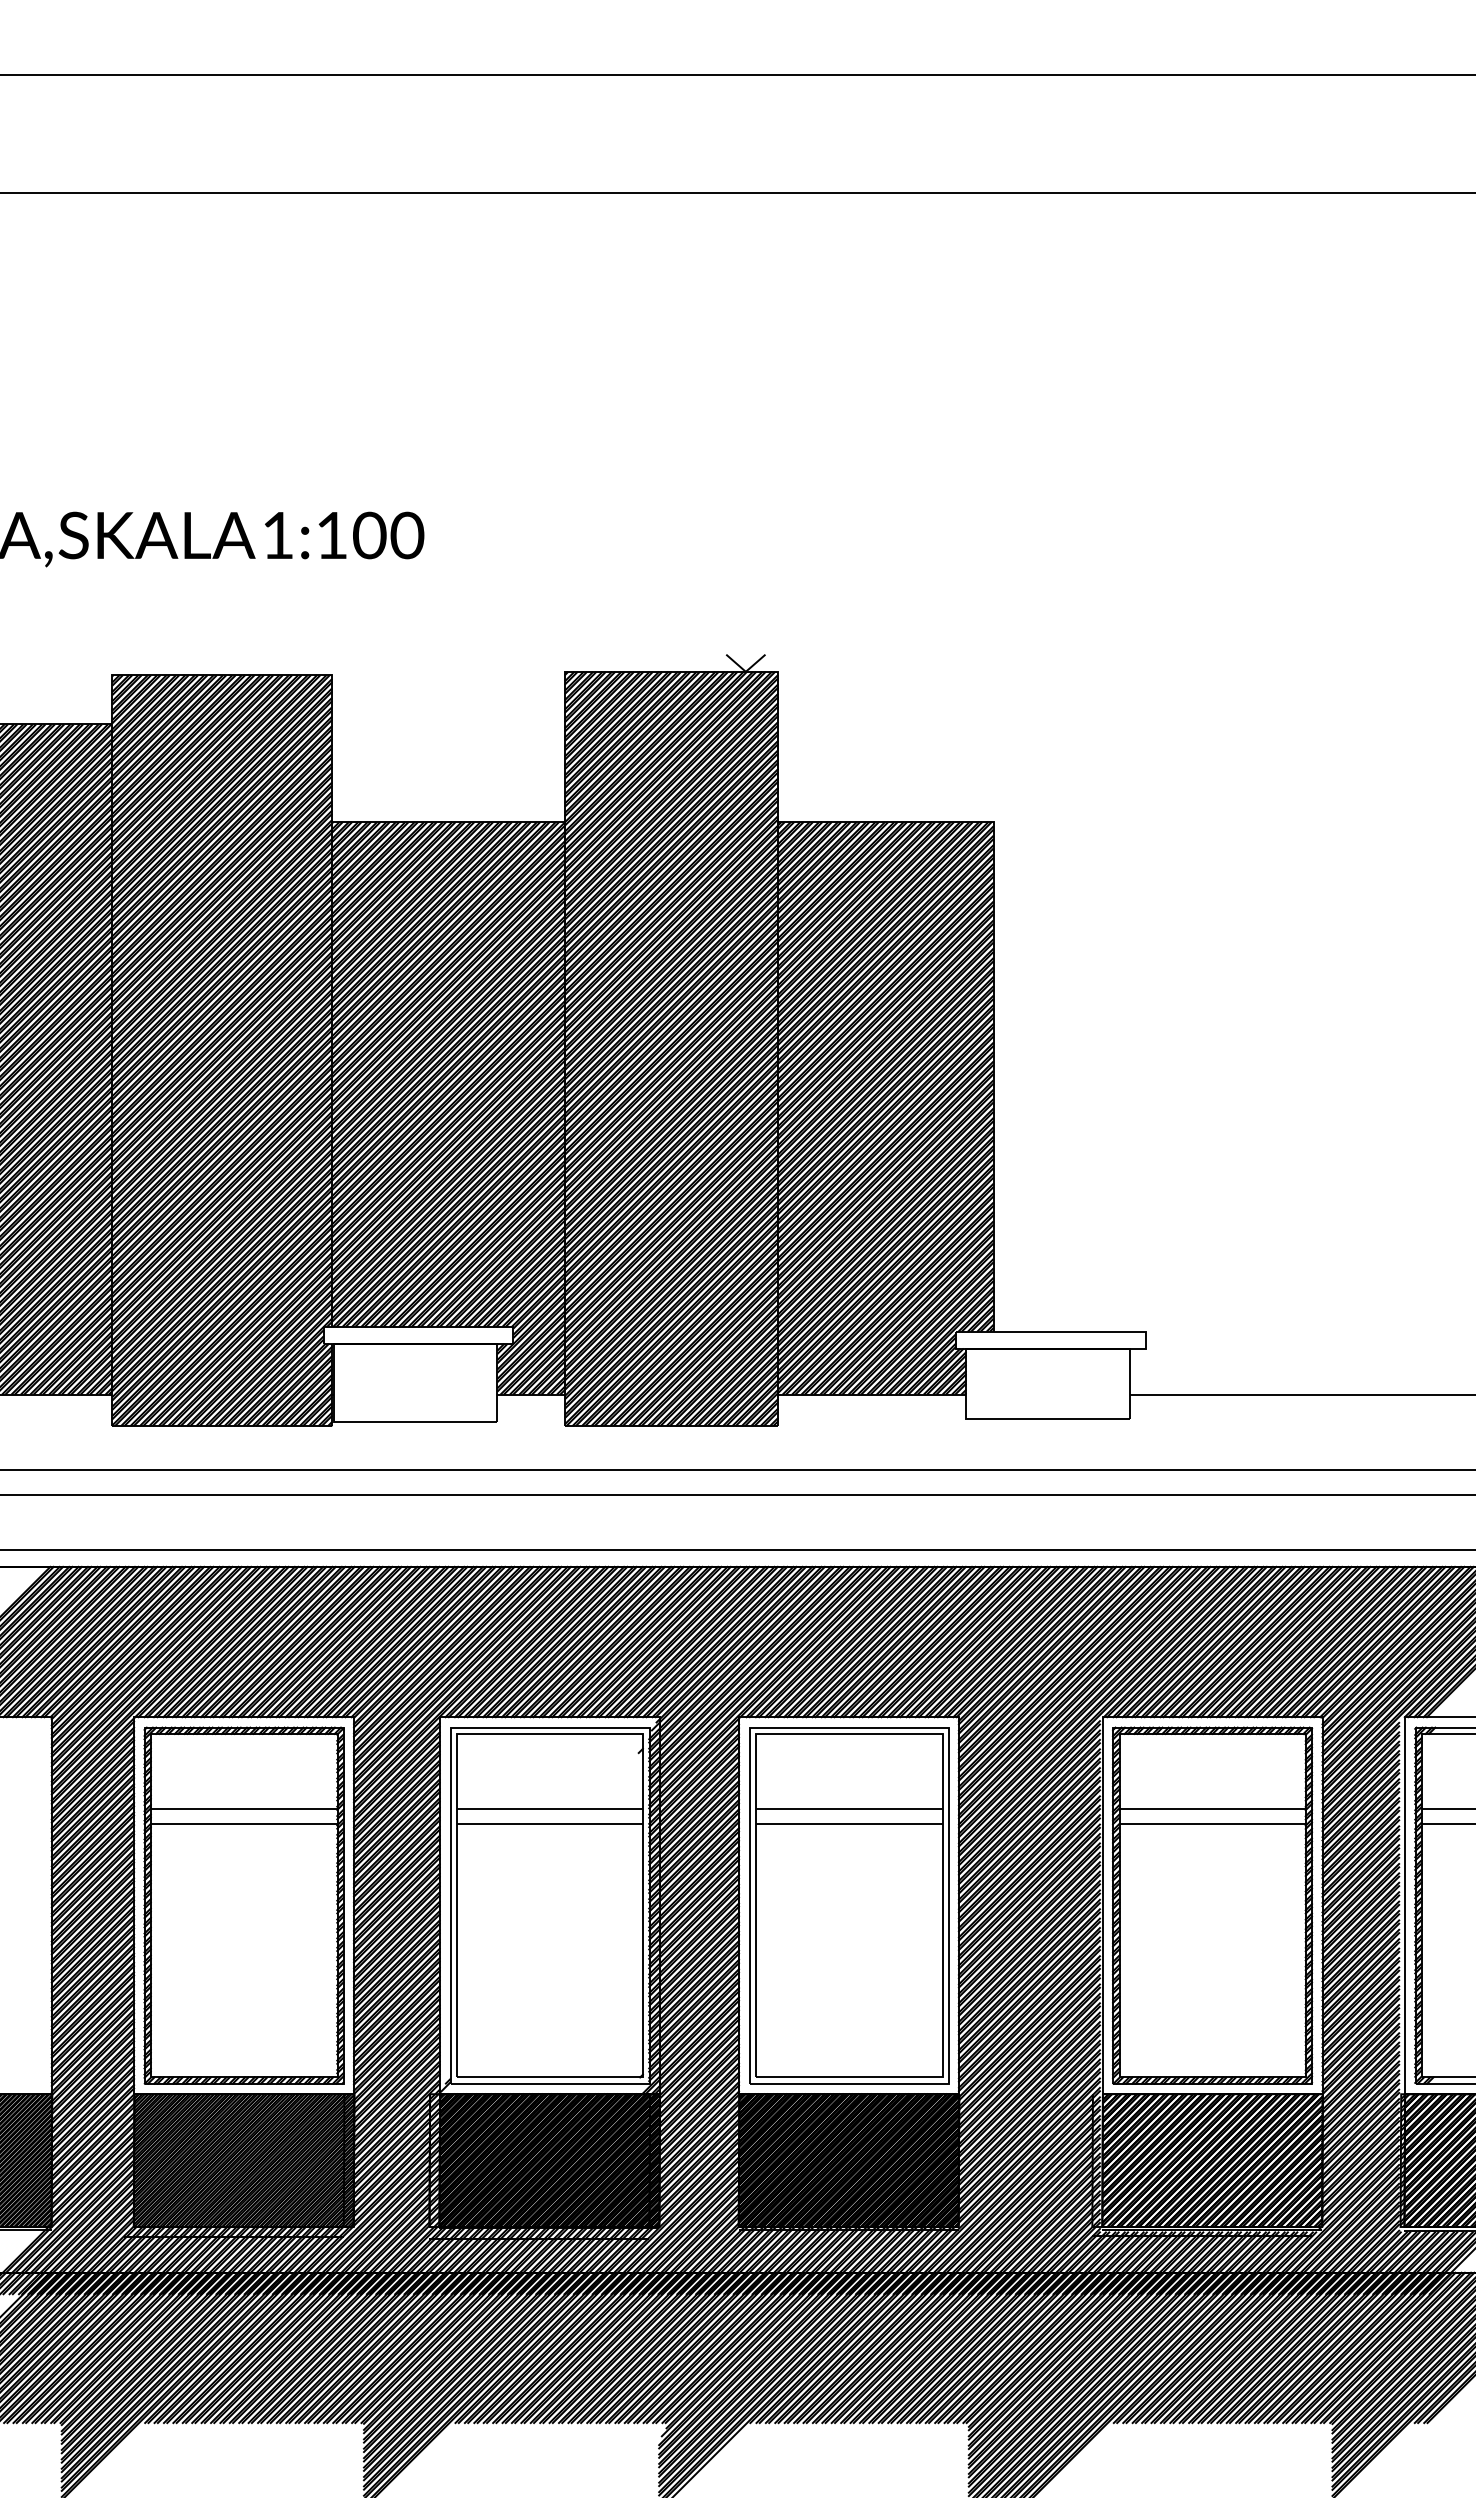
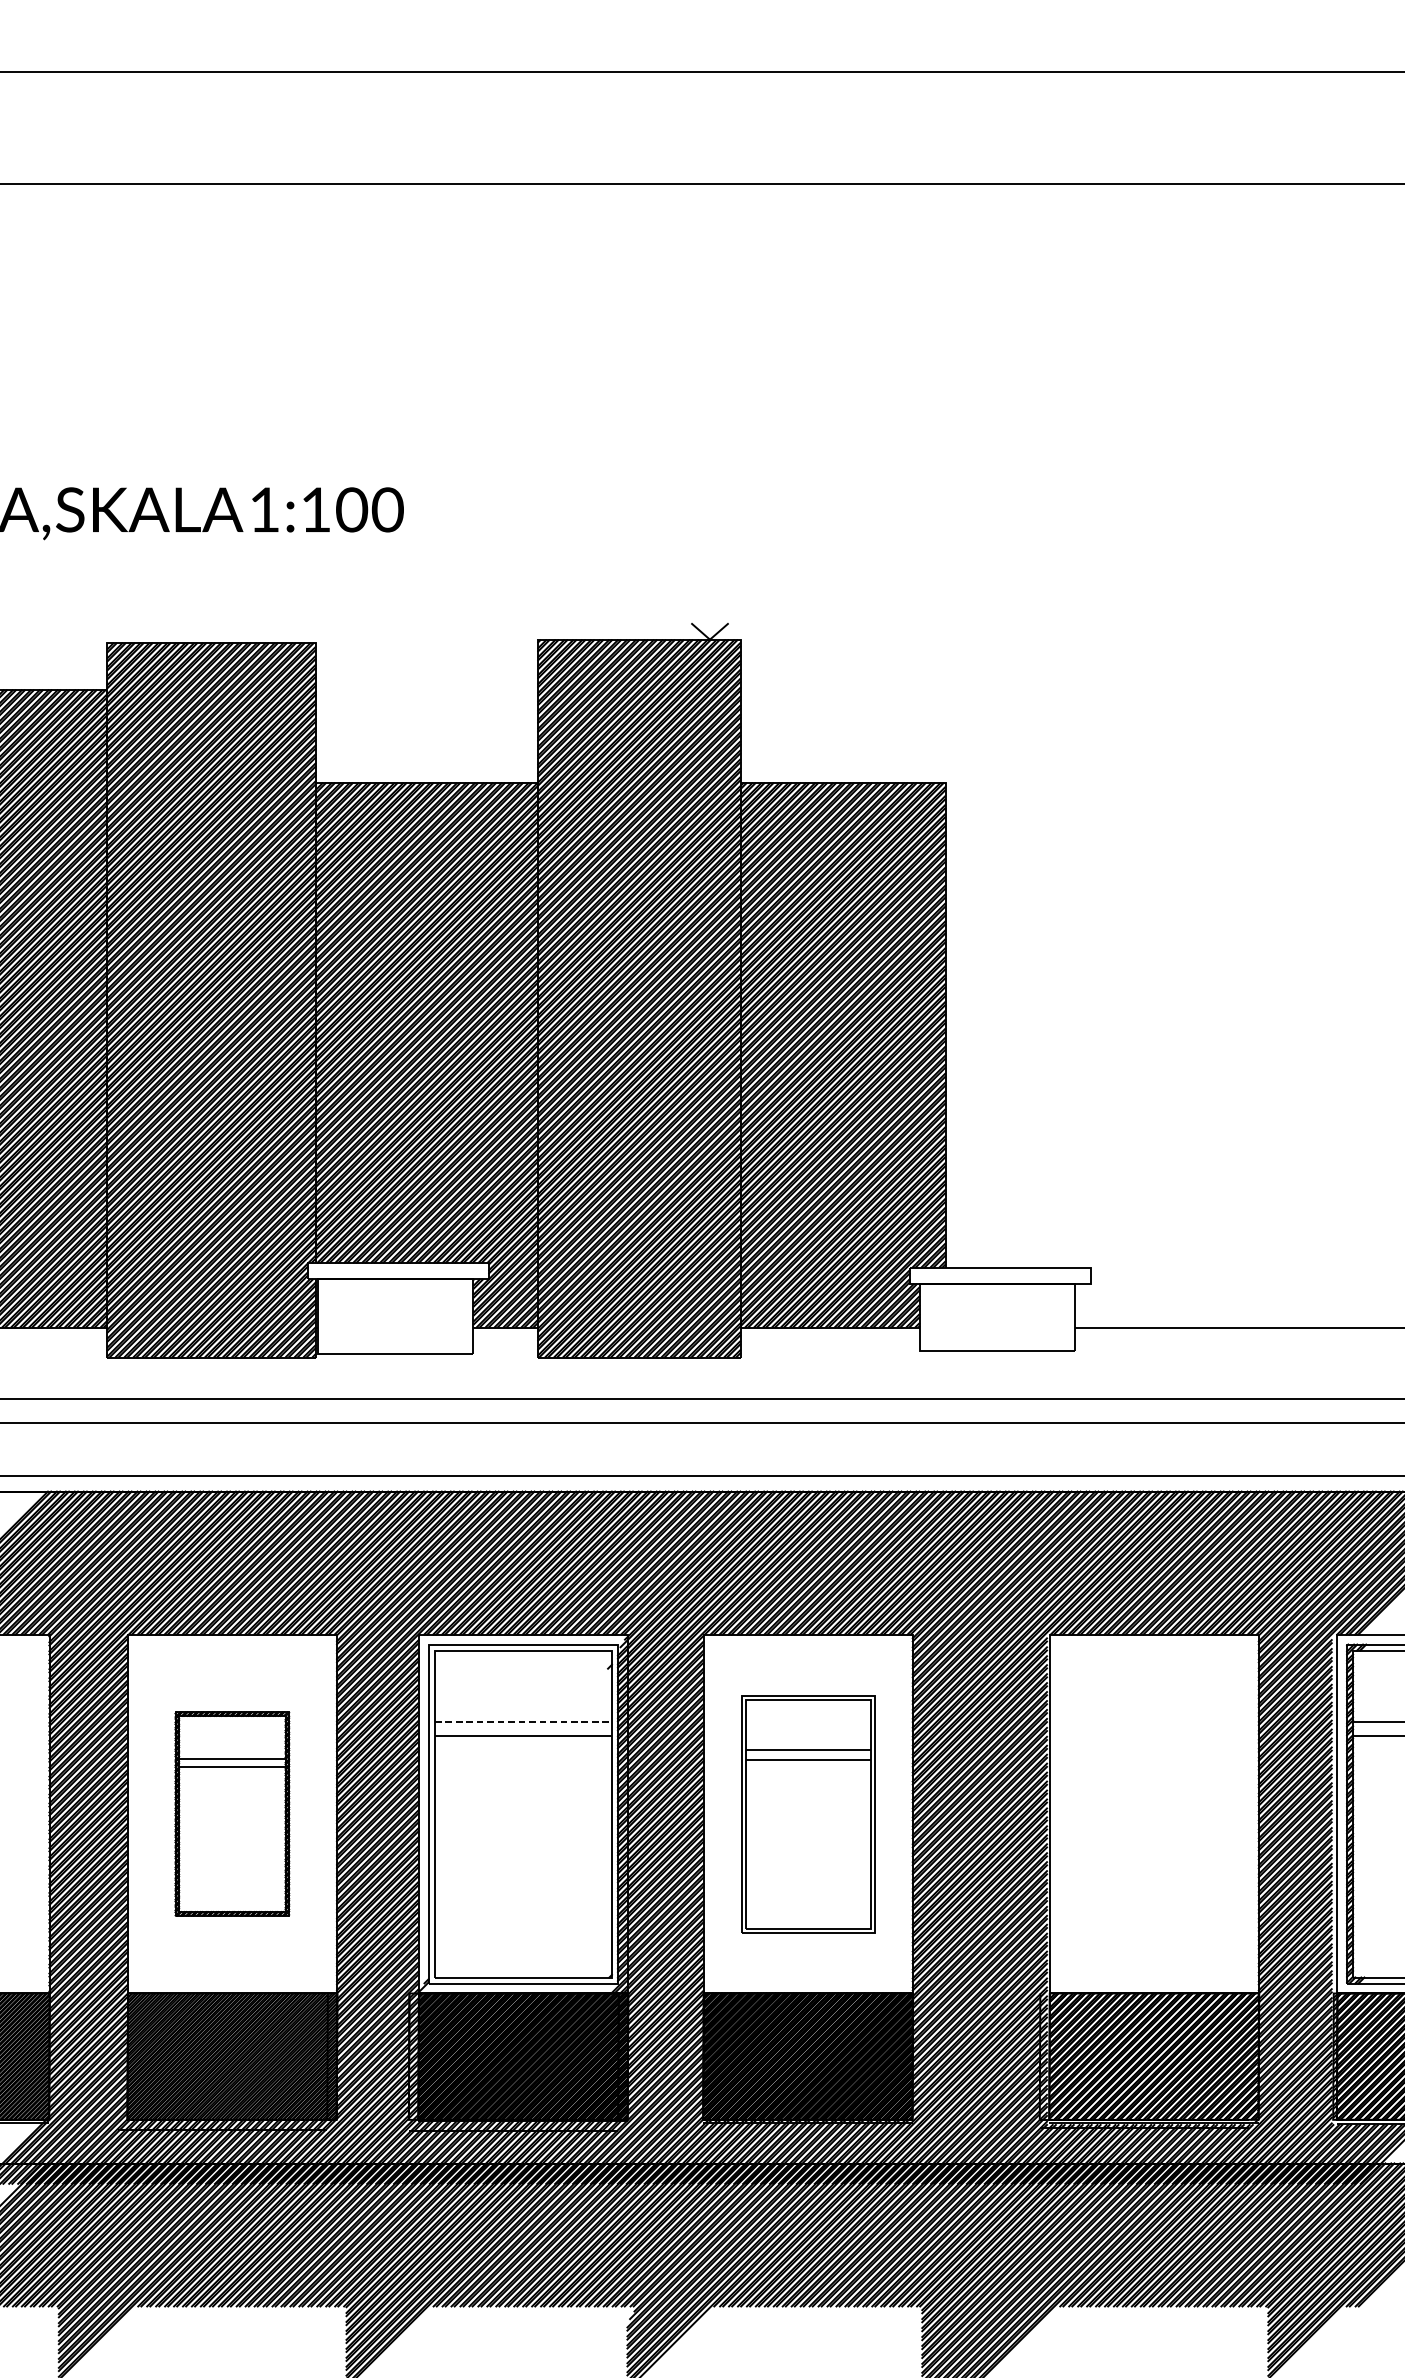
line: (550, 1809) -> (524, 1722), solid -> dashed
part: (243, 1905) -> (231, 1813), size x0.6
part: (849, 1905) -> (808, 1813), size x0.7
part: (1212, 1905) -> (1154, 1813), removed

